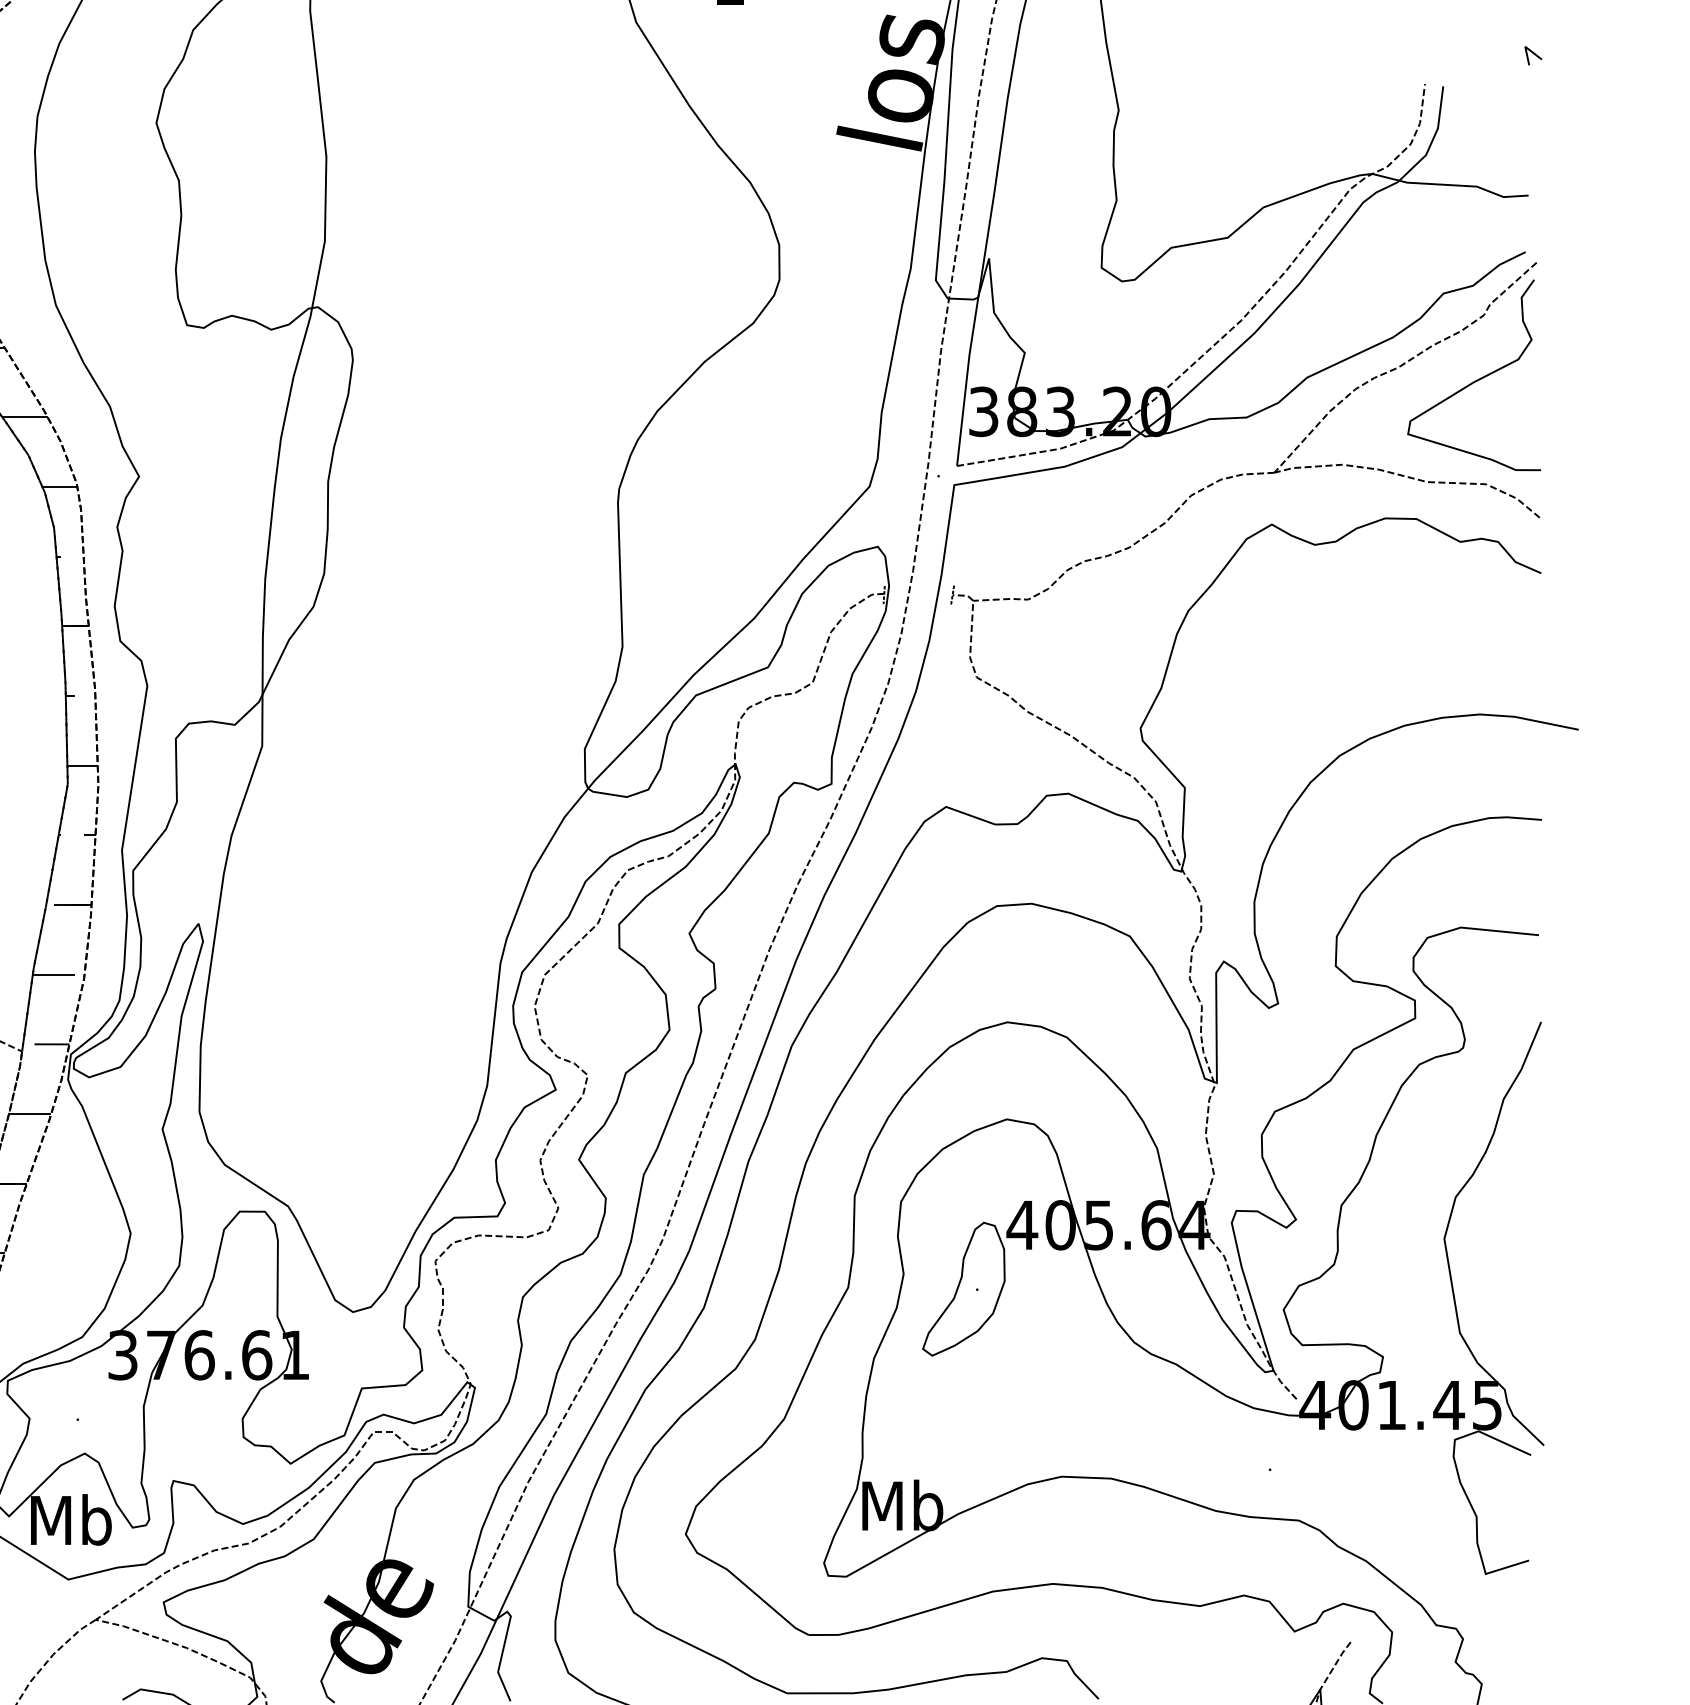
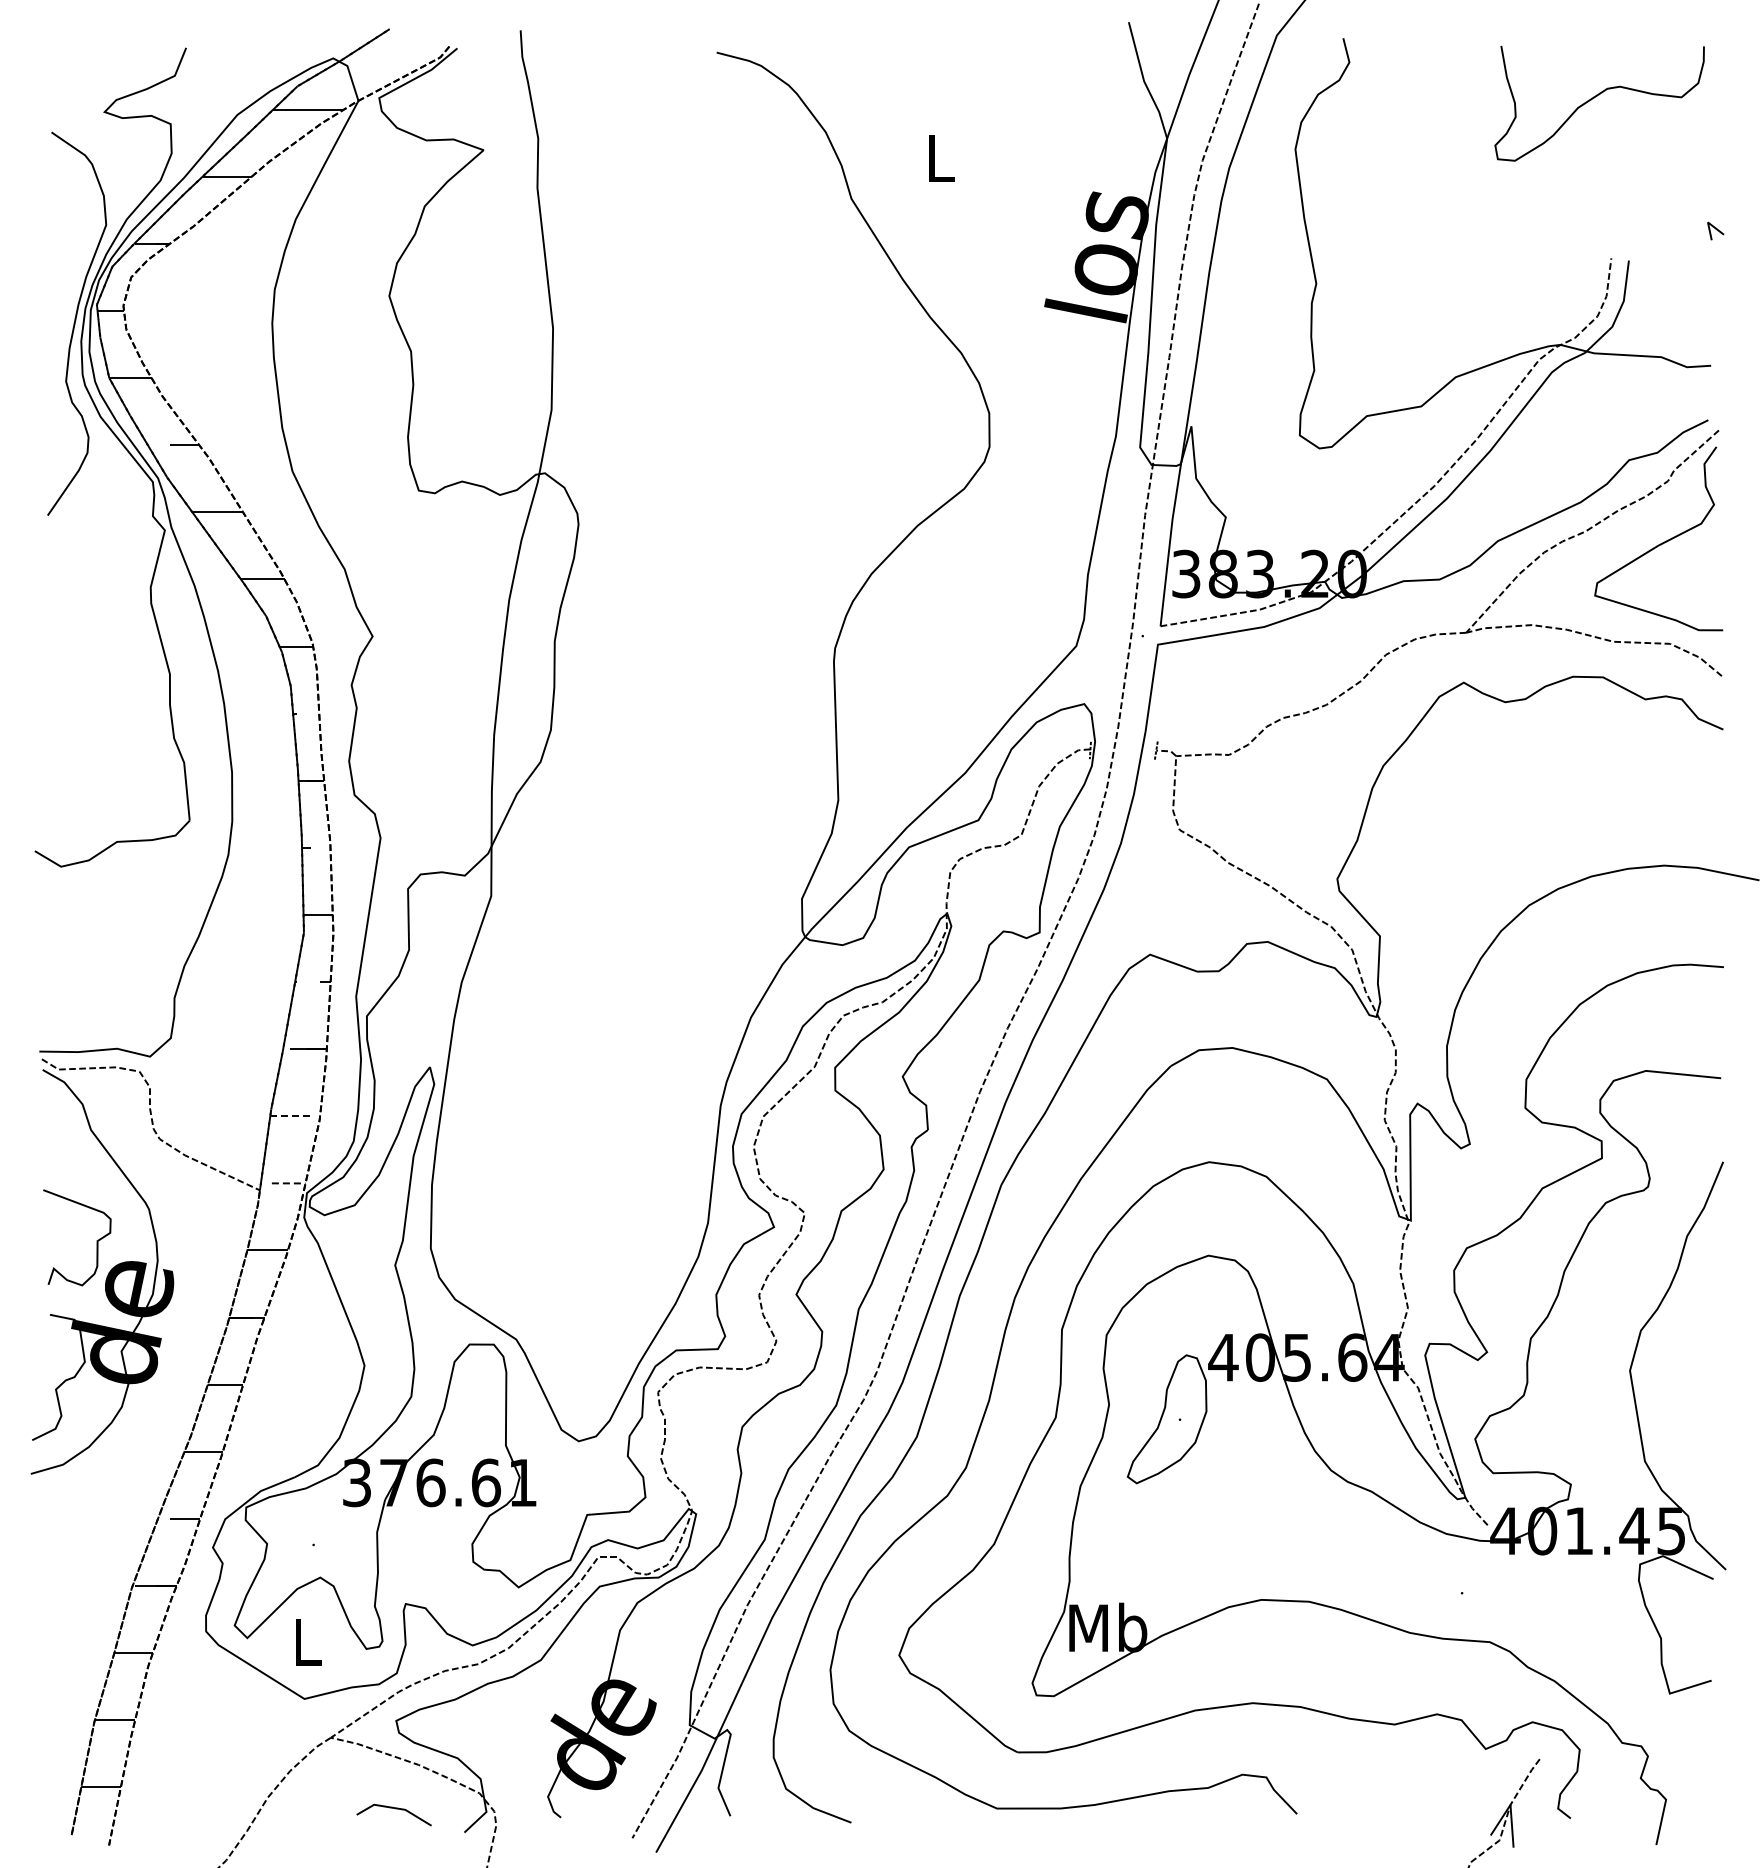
line: (54, 974) -> (291, 1116), solid -> dashed
line: (51, 1044) -> (288, 1183), solid -> dashed
text: (71, 1519) -> (307, 1641), Mb -> L

